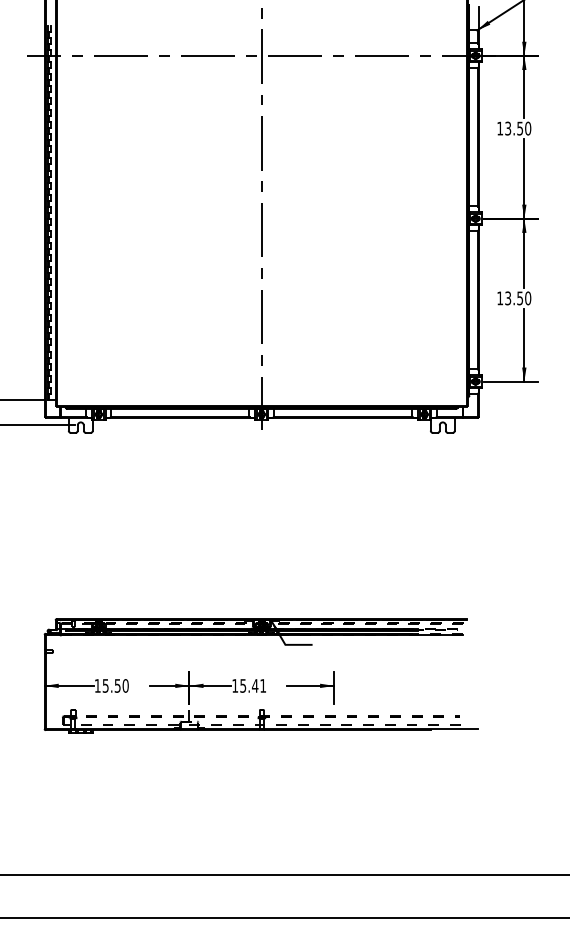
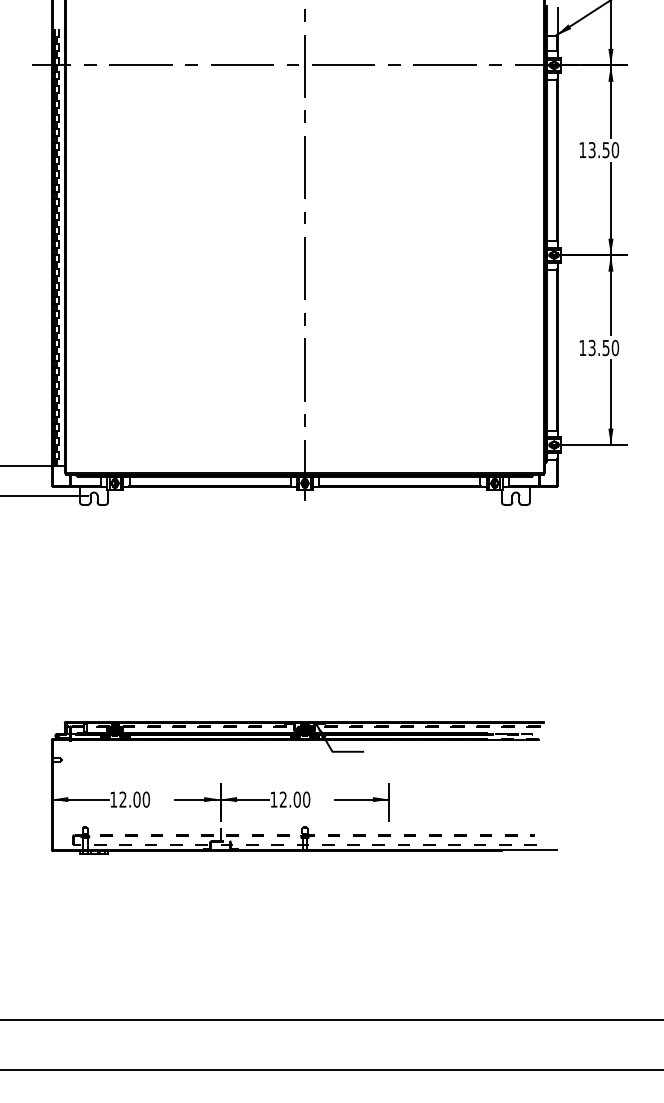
text: (111, 685) -> (129, 799), 15.50 -> 12.00
text: (252, 685) -> (294, 799), 15.41 -> 12.00

